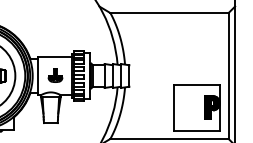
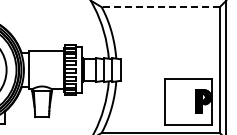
line: (169, 13) -> (160, 7), solid -> dashed
part: (55, 75) -> (46, 69), removed

